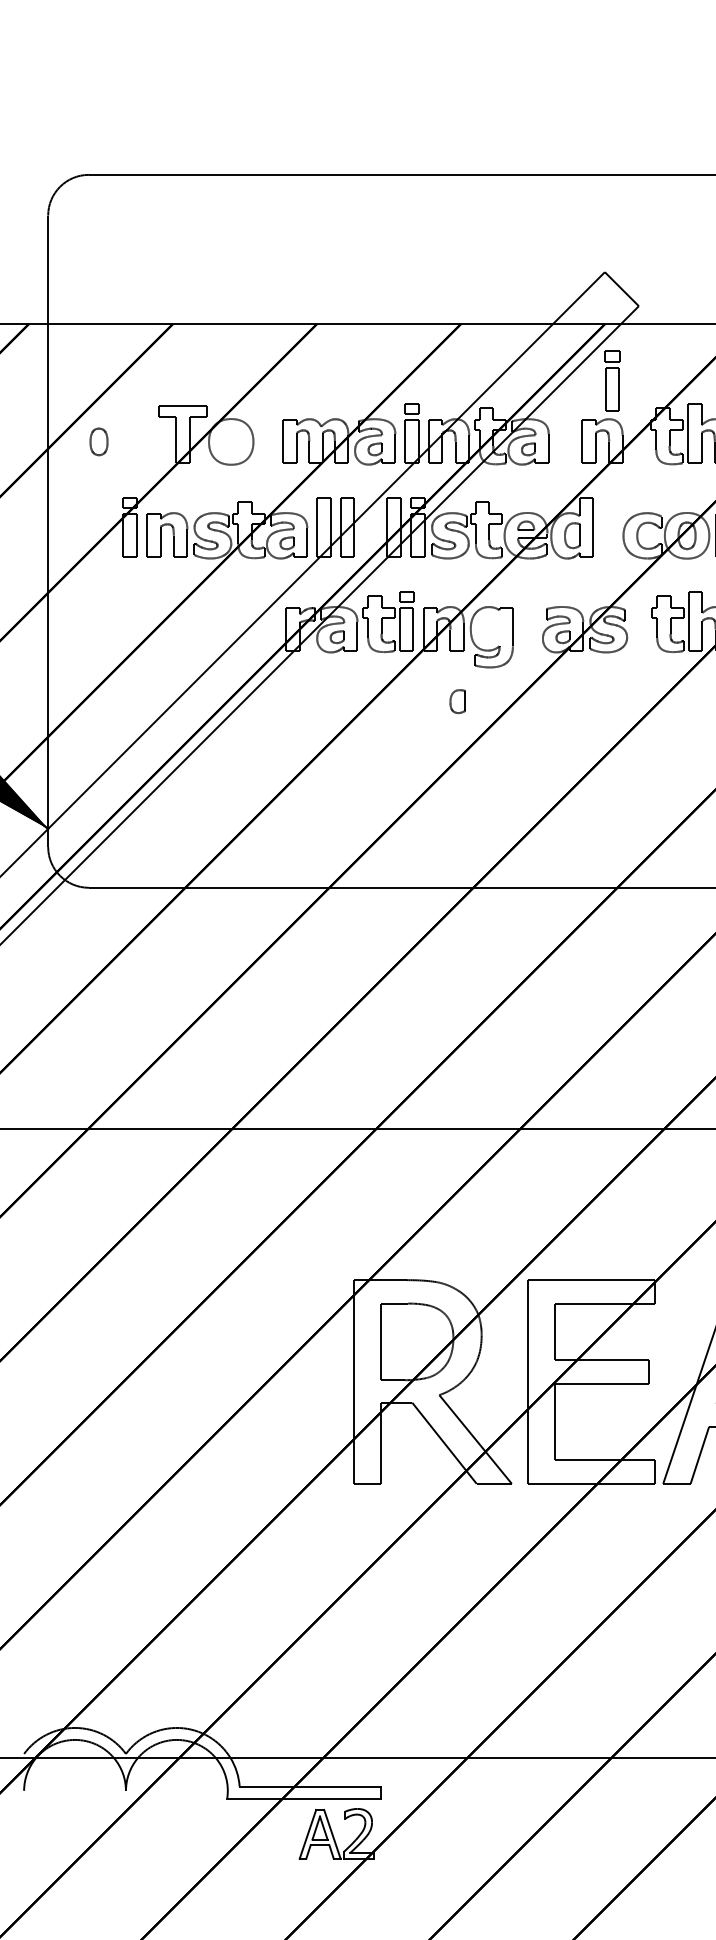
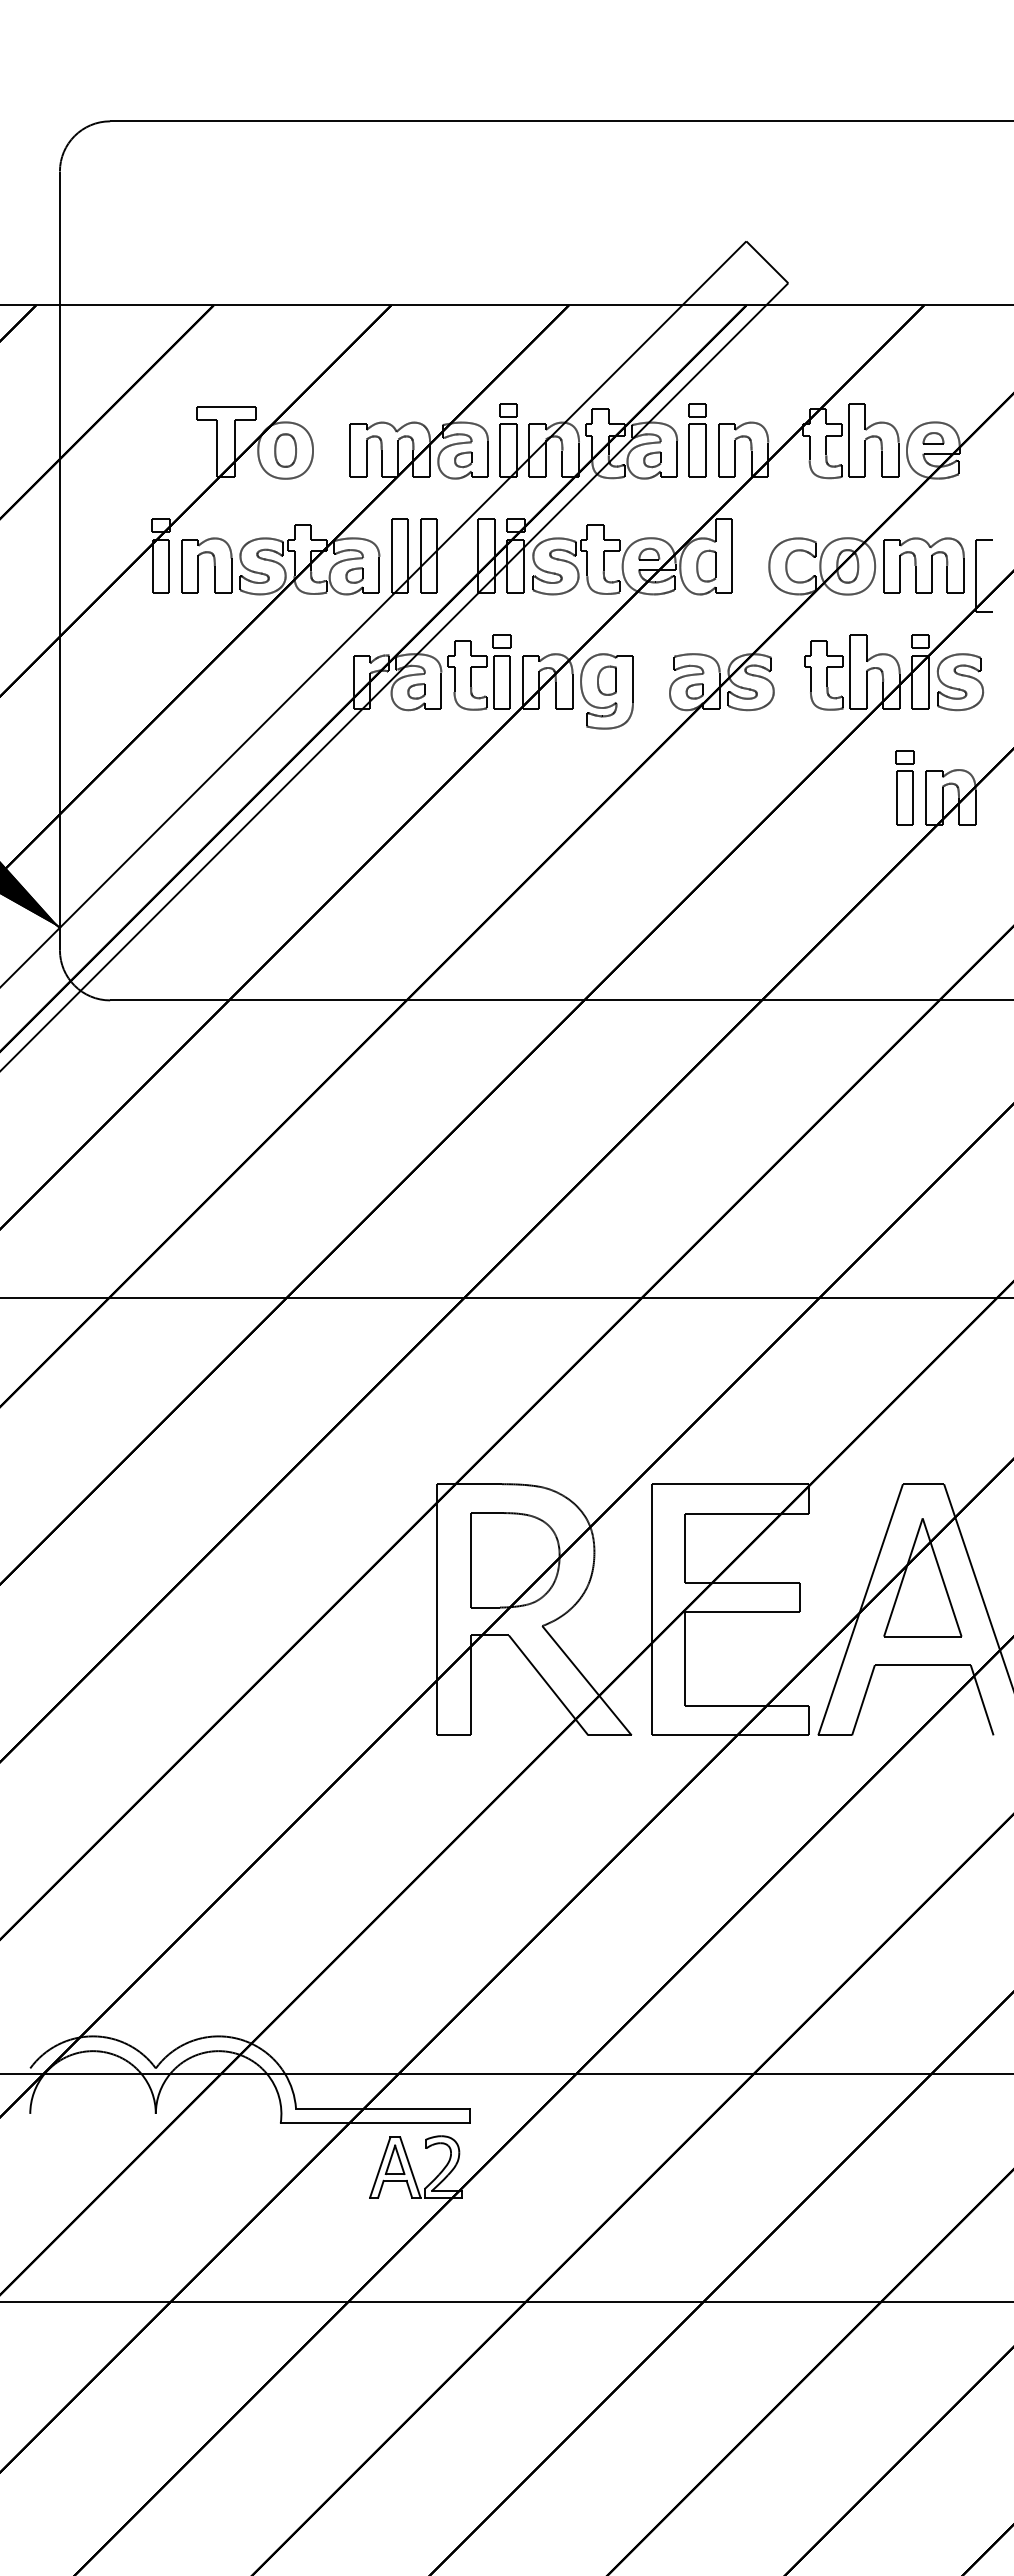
part: (612, 380) -> (697, 440), moved
part: (98, 441) -> (285, 450), moved
part: (457, 701) -> (606, 680), moved

